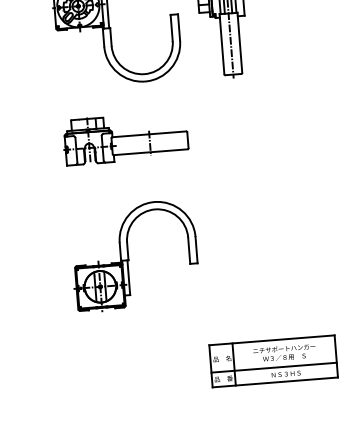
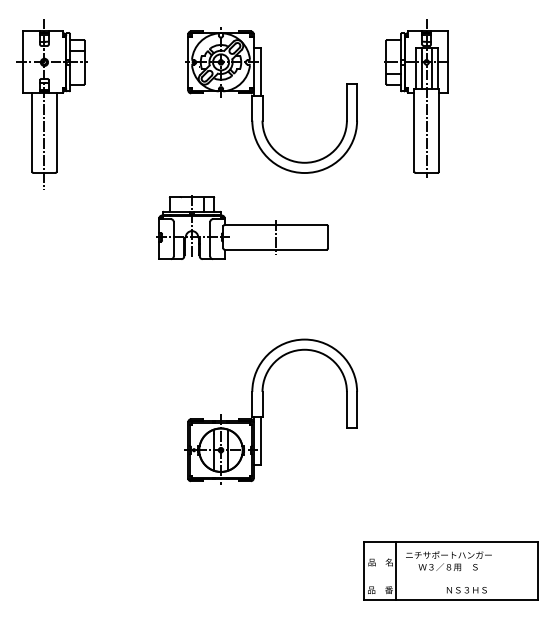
part: (125, 138) -> (242, 227), moved
text: (284, 352) -> (448, 560), moved
line: (273, 368) -> (450, 580), removed

